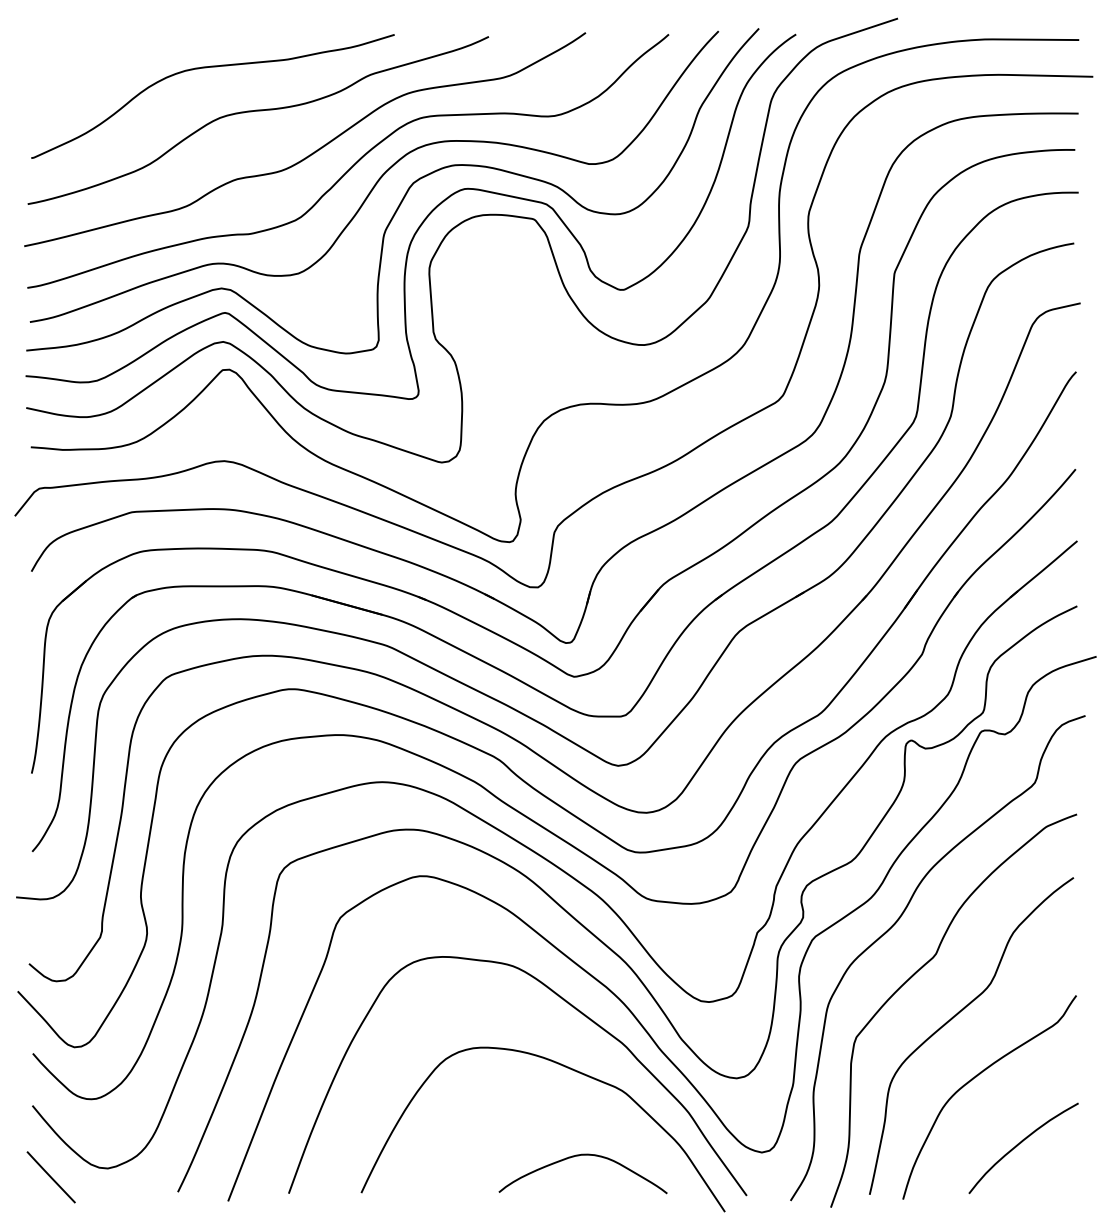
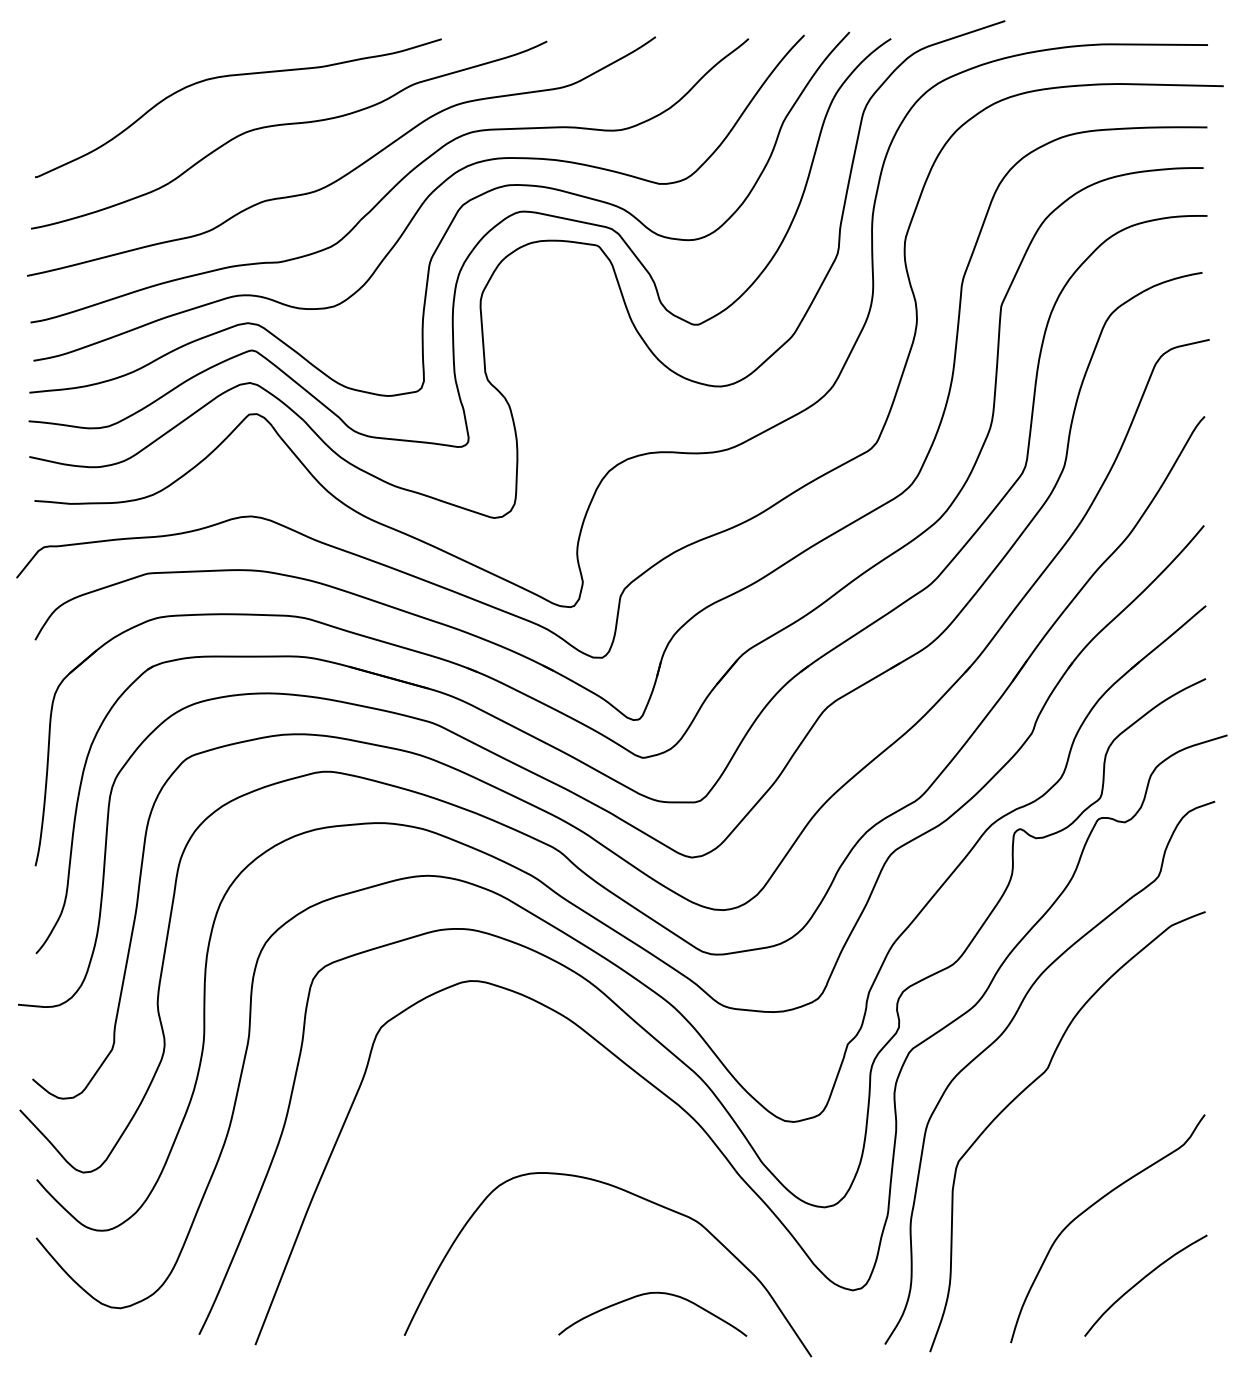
curve: (568, 1004) -> (636, 1124), removed
curve: (957, 1015) -> (1071, 1136), removed
line: (50, 1177) -> (56, 1318), removed

